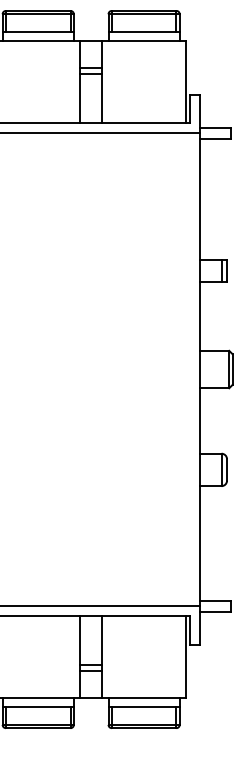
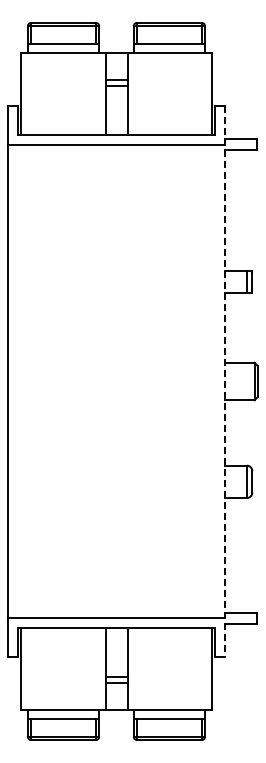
line: (199, 370) -> (224, 382), solid -> dashed

